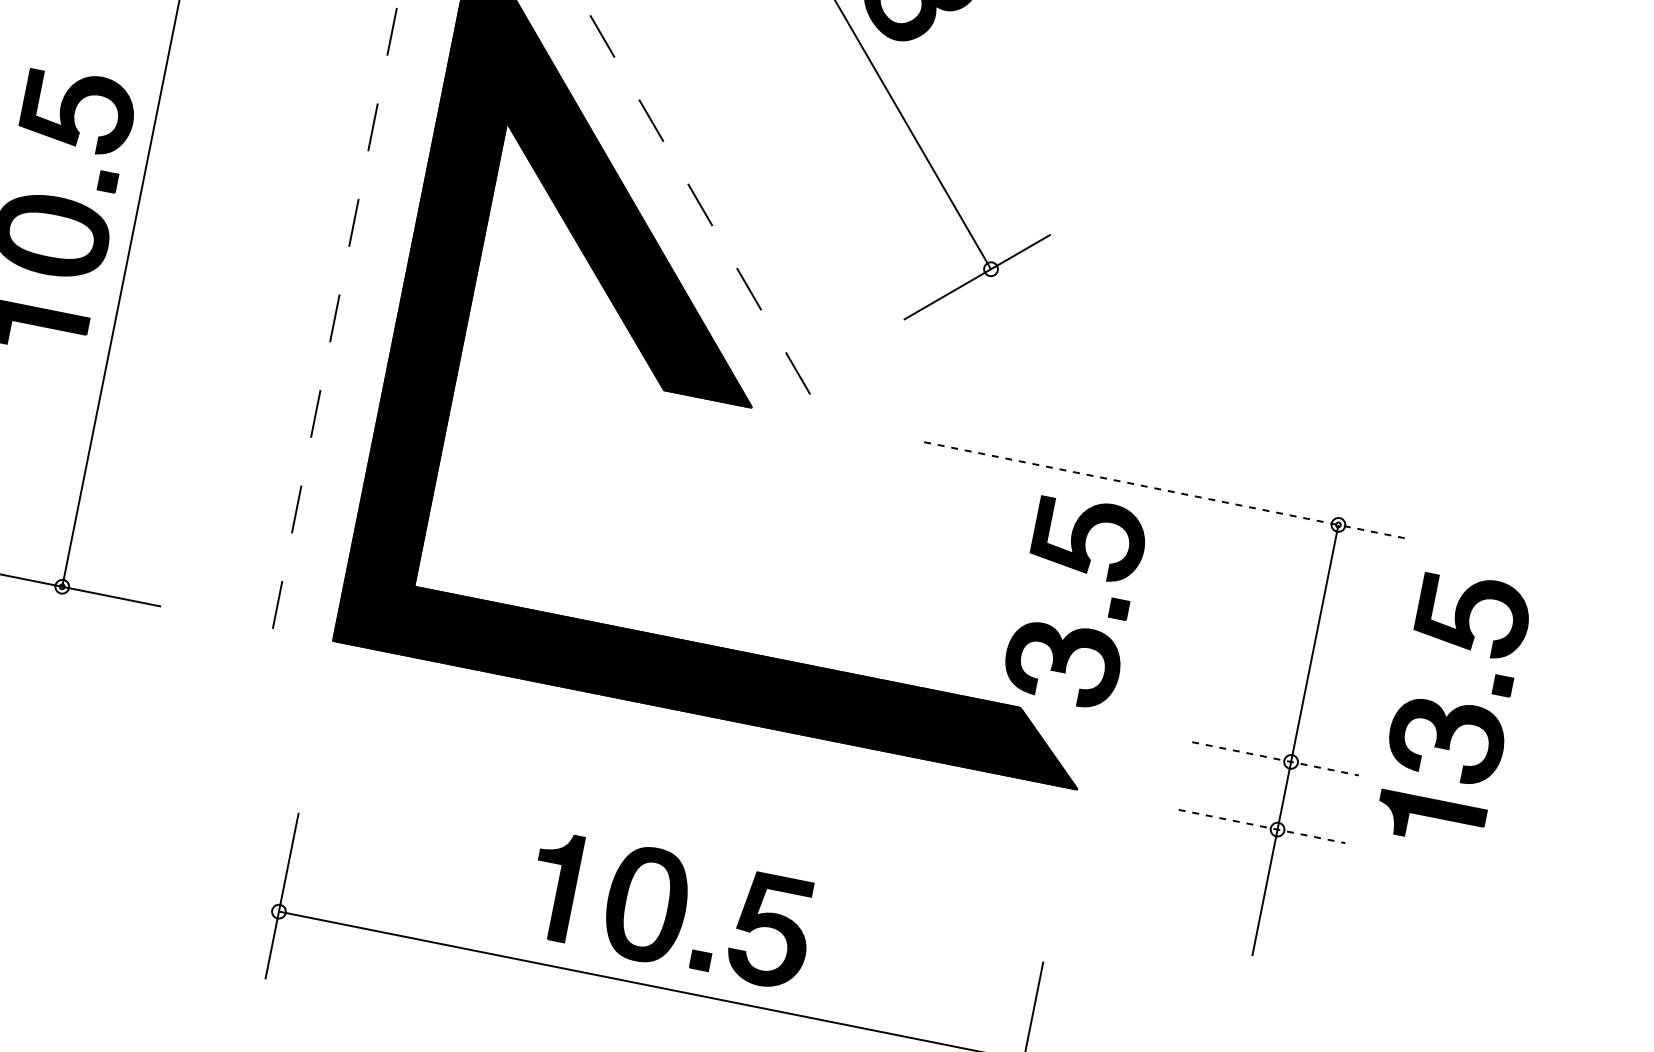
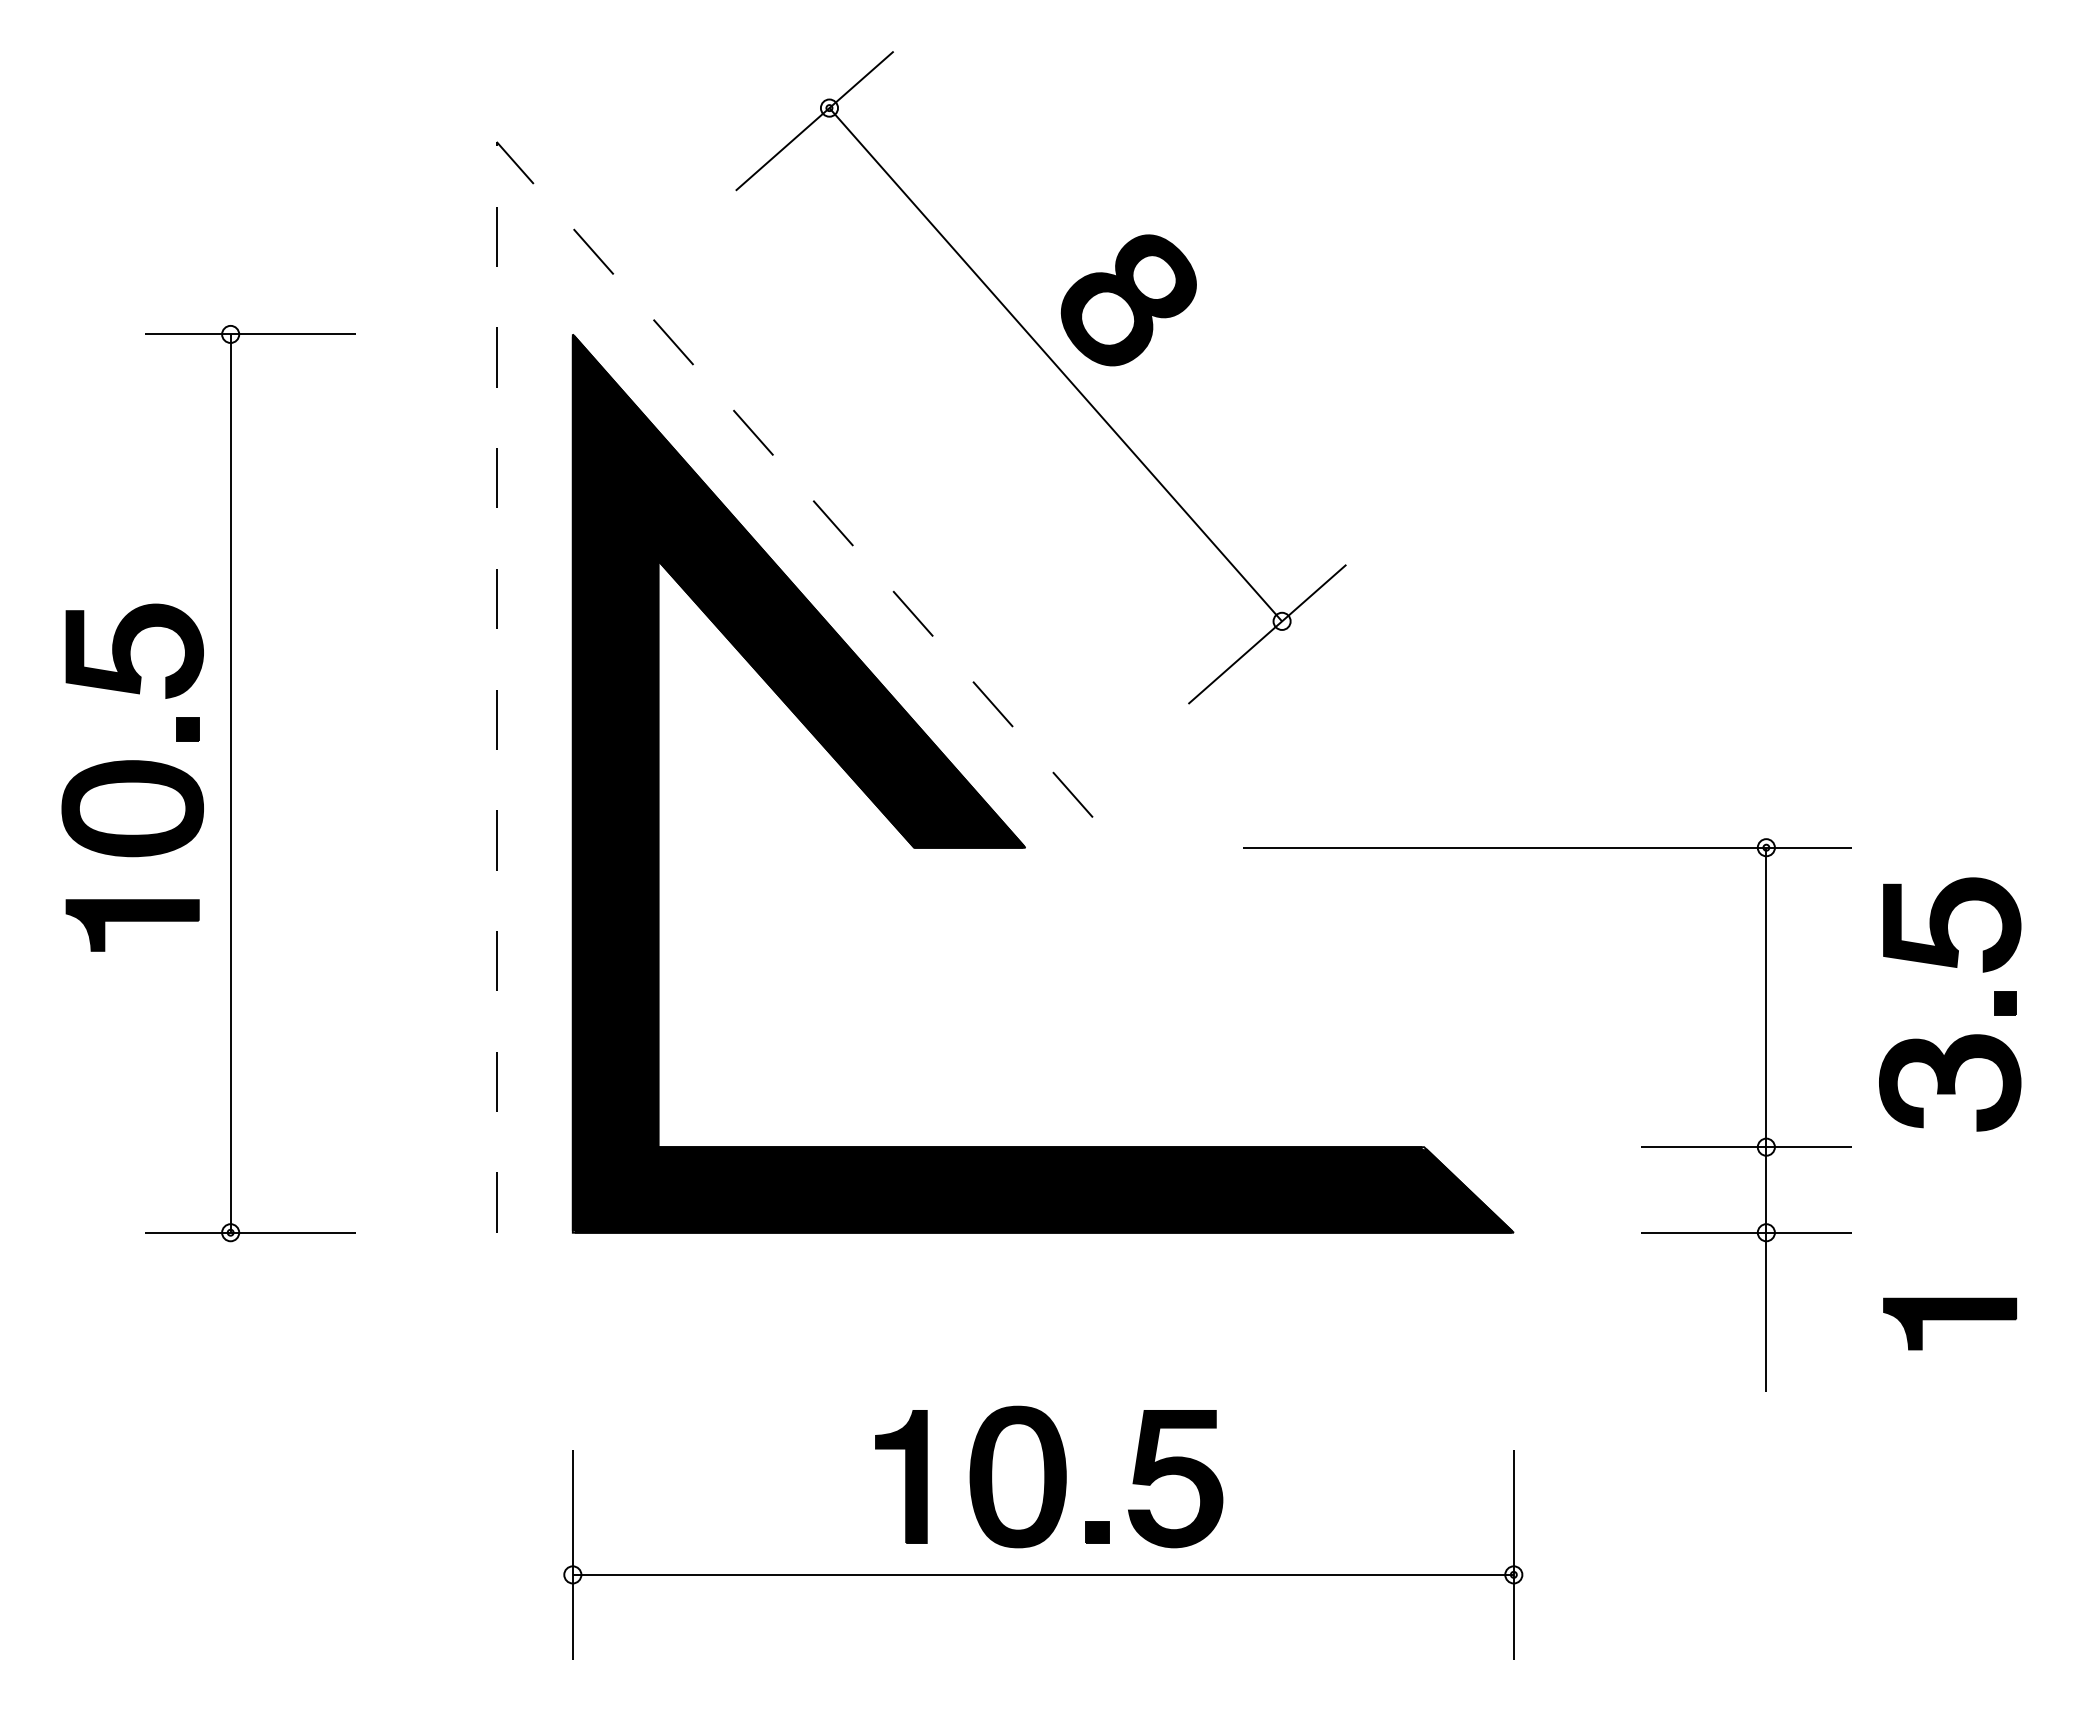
line: (1165, 490) -> (1547, 847), dashed -> solid
part: (1082, 628) -> (1480, 1035), removed
line: (1276, 759) -> (1747, 1147), dashed -> solid
part: (1431, 819) -> (1950, 1323), moved
line: (1262, 826) -> (1747, 1232), dashed -> solid

